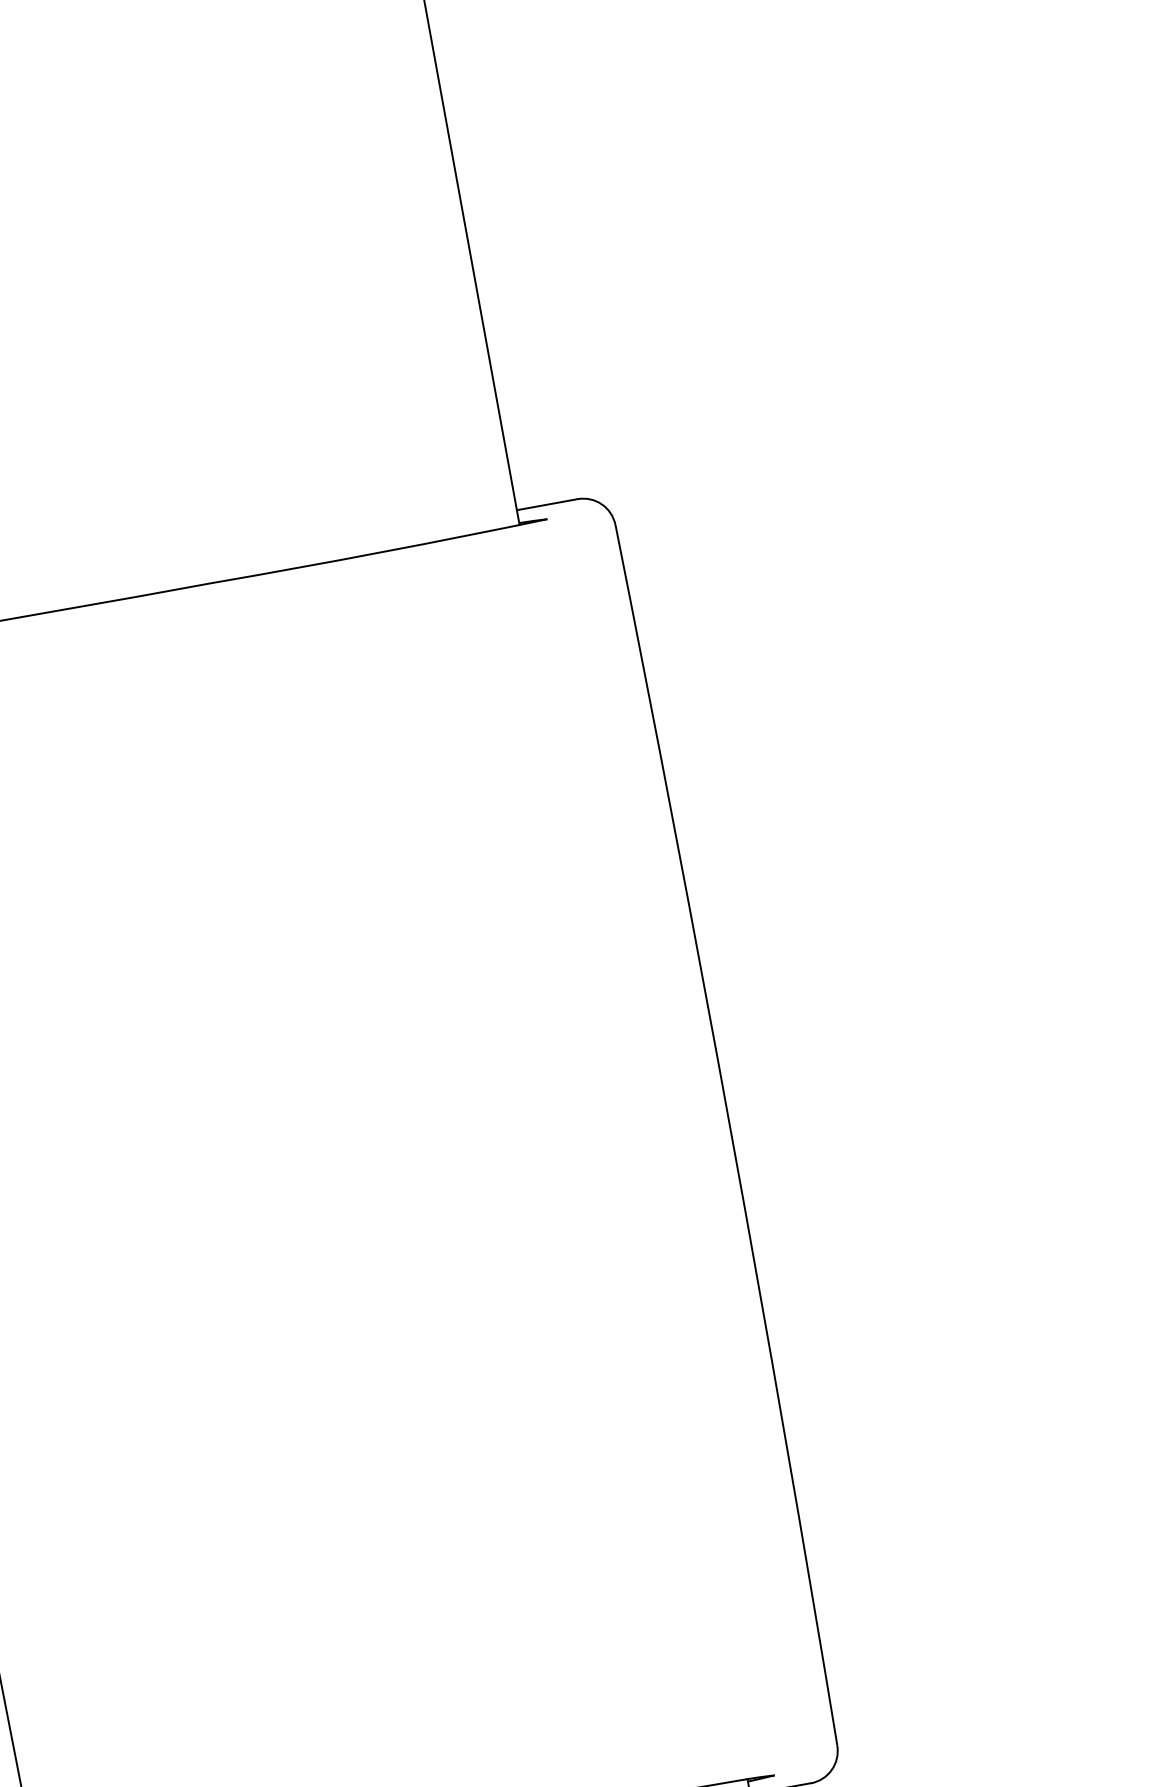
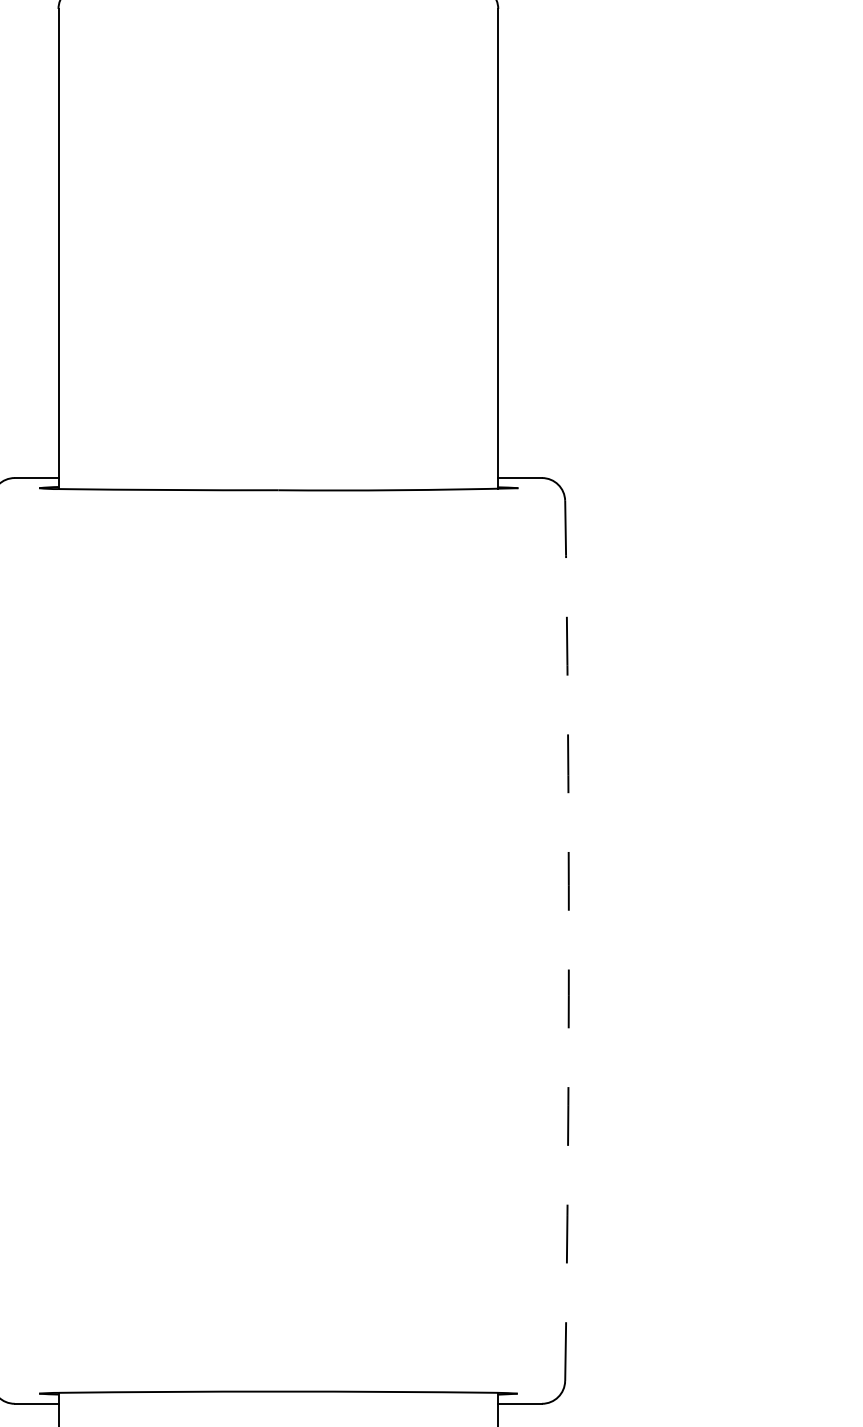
arc: (730, 1133) -> (568, 940), solid -> dashed

